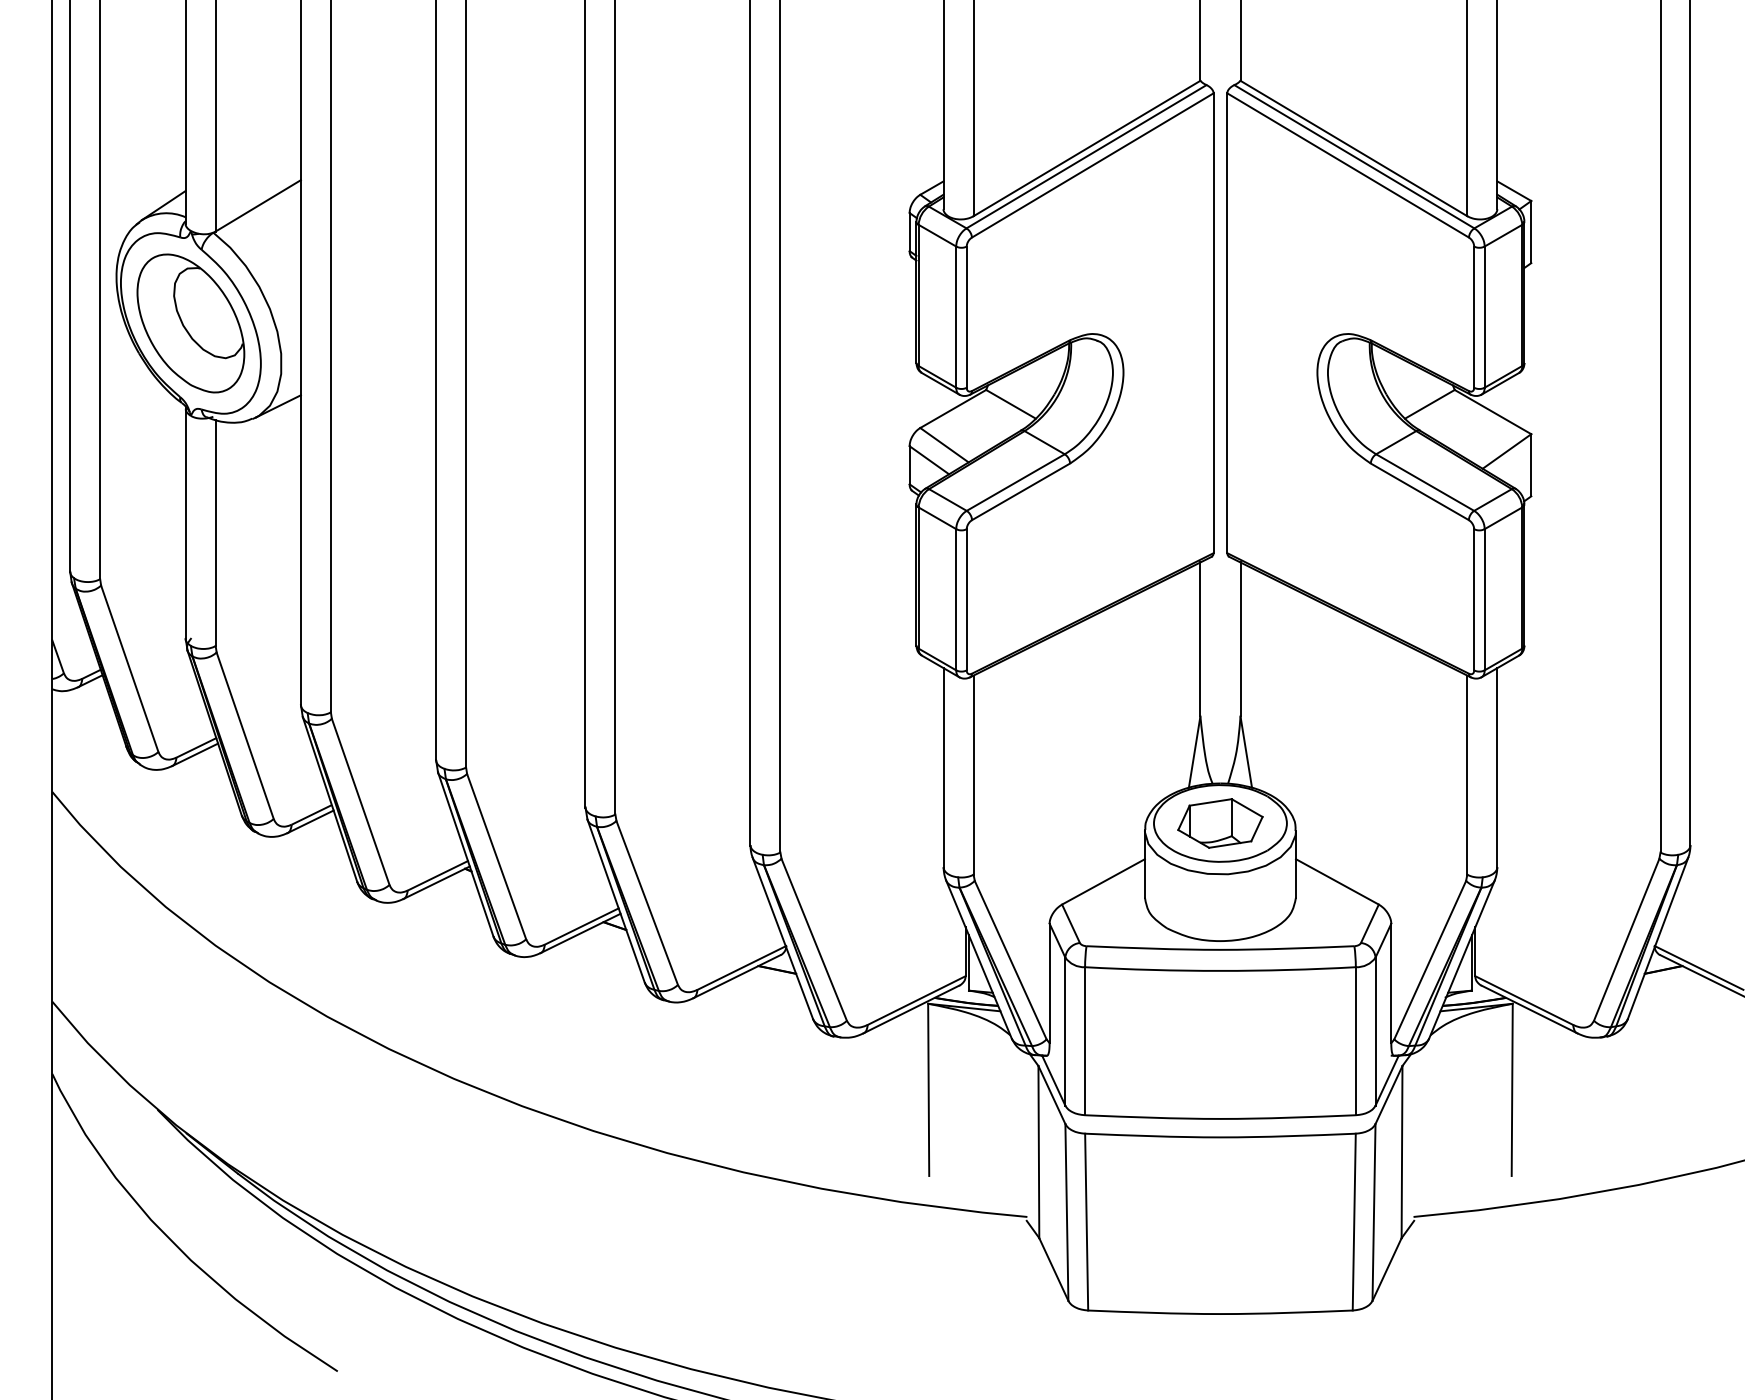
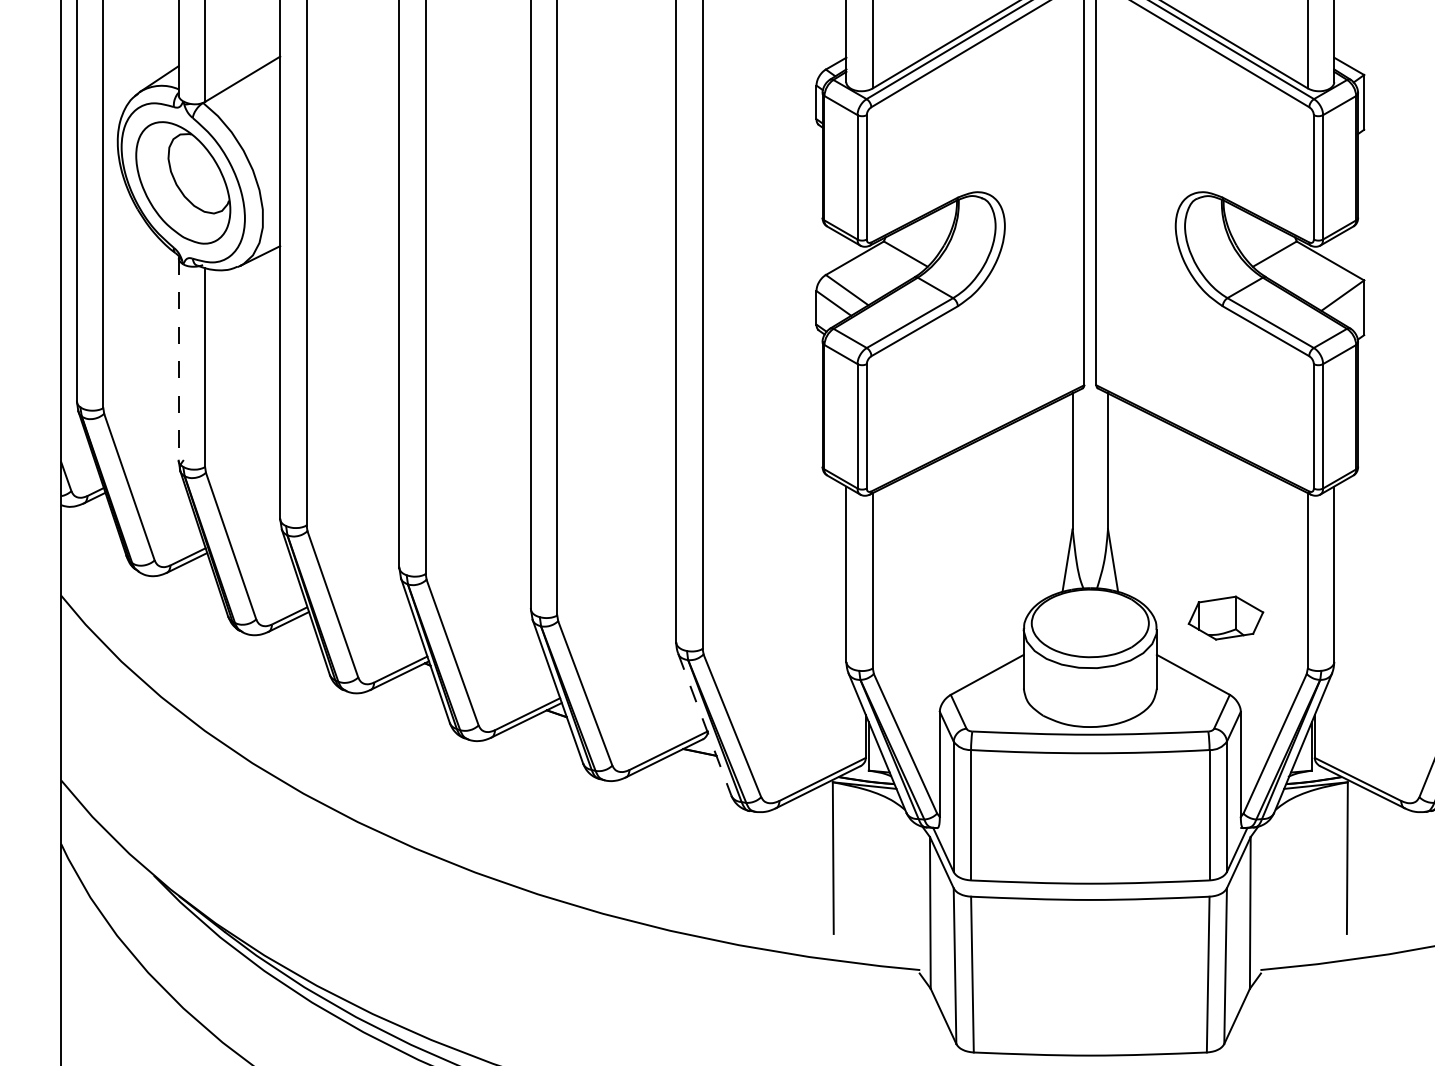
line: (185, 523) -> (178, 359), solid -> dashed
part: (1220, 823) -> (1226, 618), moved
line: (782, 938) -> (704, 724), solid -> dashed

